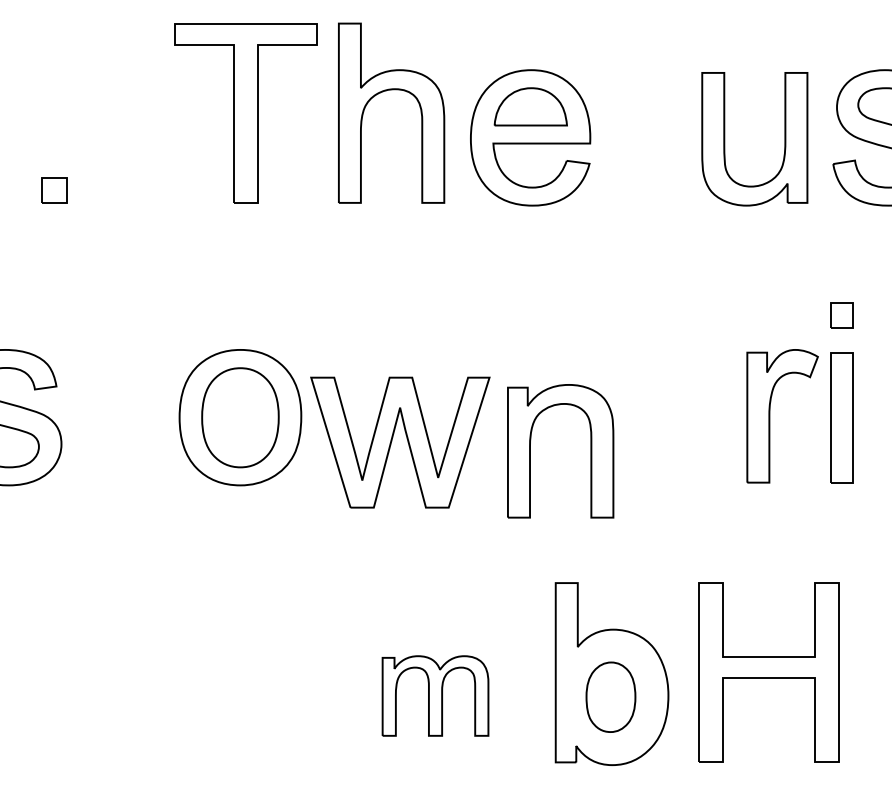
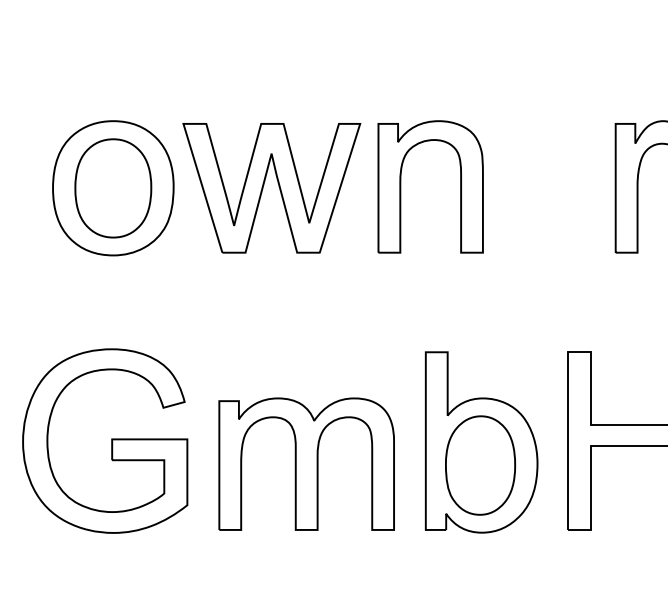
part: (407, 442) -> (278, 188), moved
part: (530, 451) -> (400, 187), moved
part: (238, 672) -> (111, 440), added
part: (435, 695) -> (306, 463), size x1.67
part: (610, 696) -> (480, 464), size x1.43

